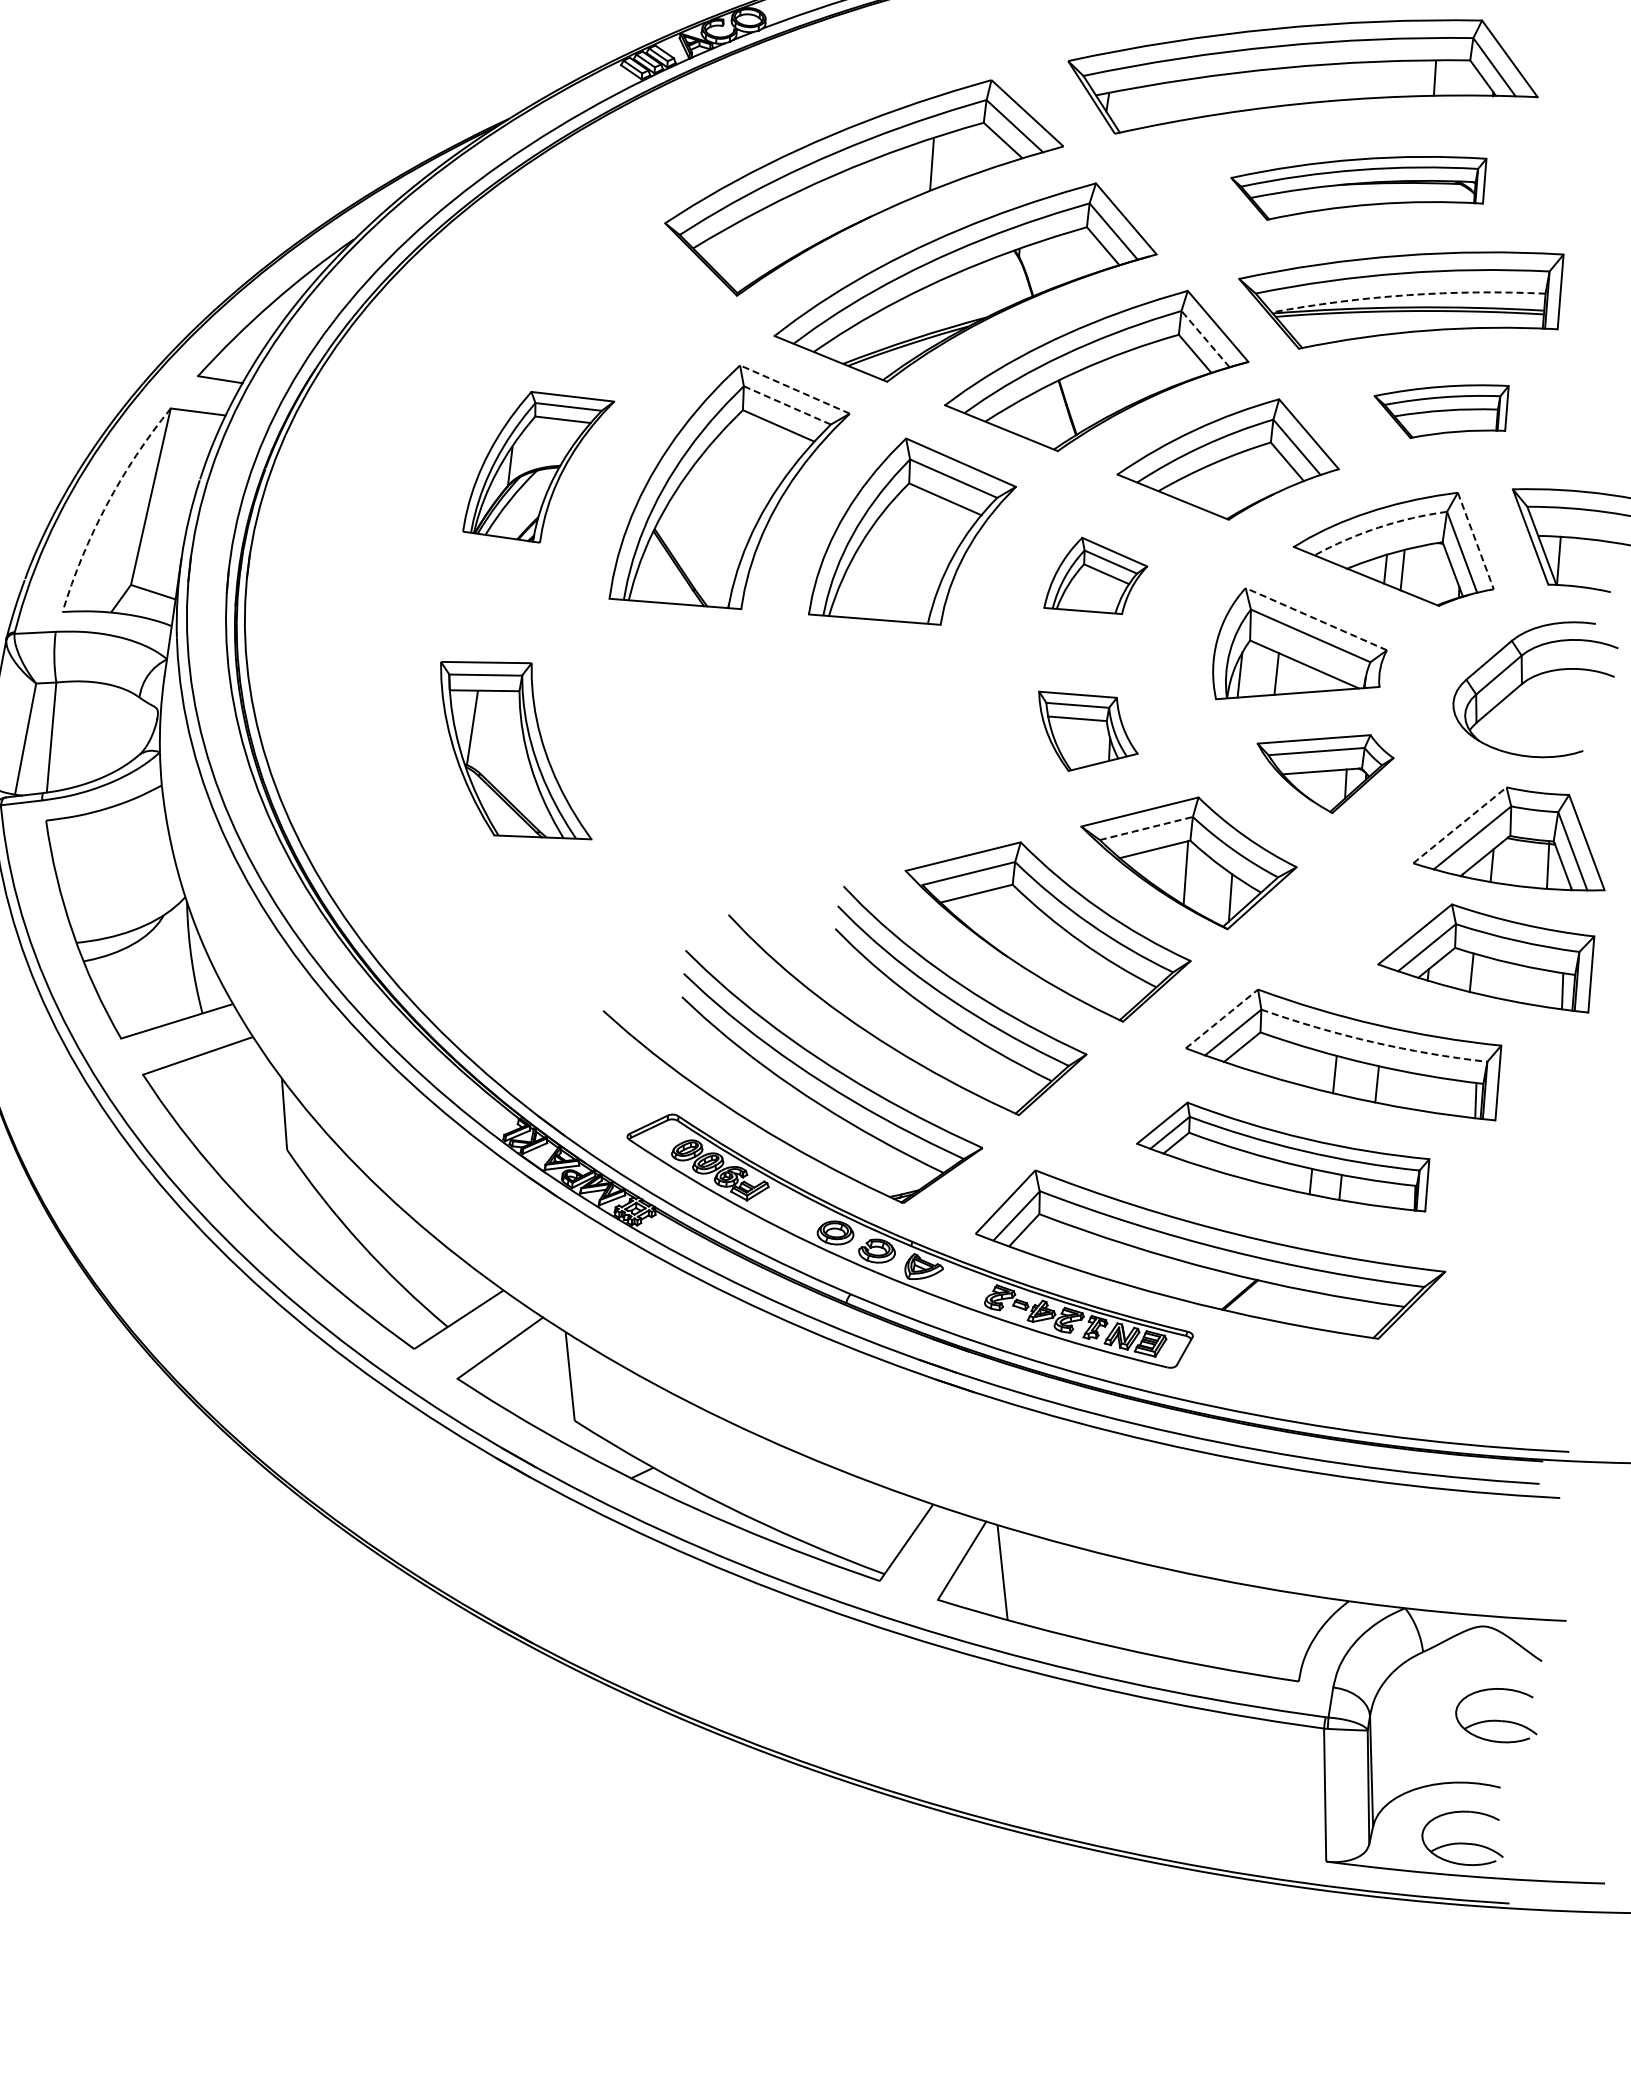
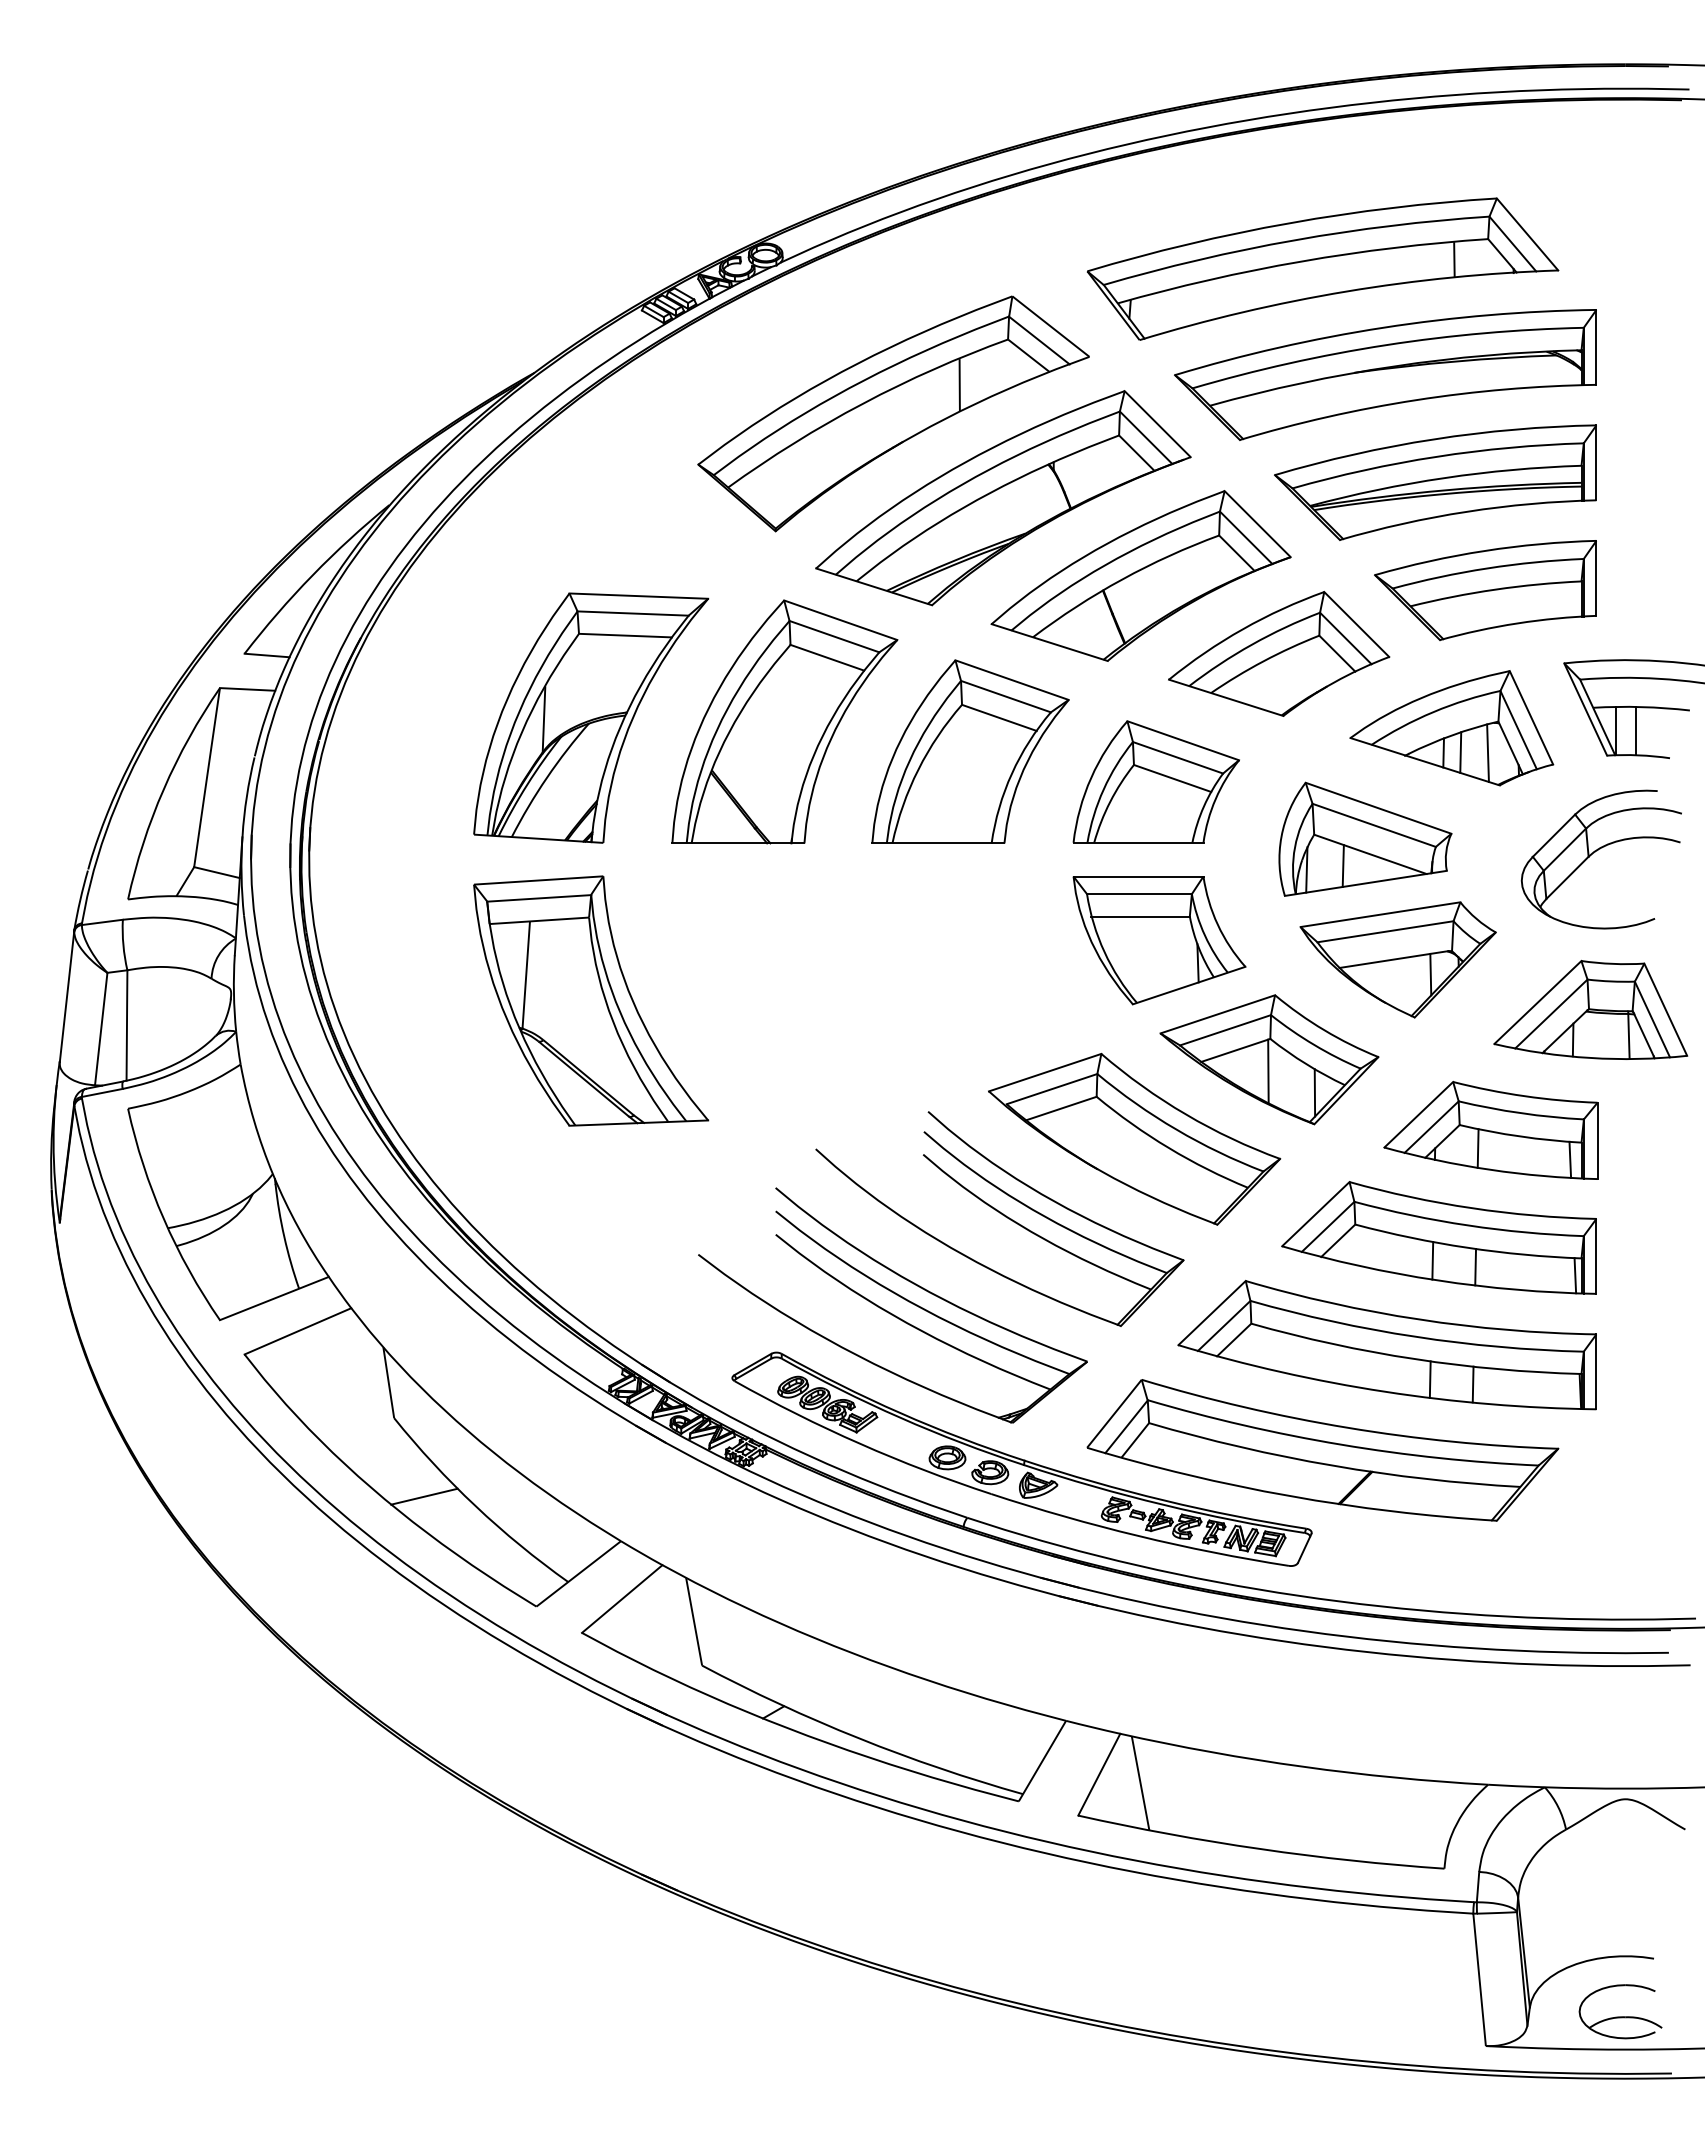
part: (1357, 187) -> (1385, 374), size x1.67
arc: (1407, 295) -> (1444, 478), dashed -> solid
line: (1204, 338) -> (1245, 537), dashed -> solid
line: (794, 389) -> (840, 620), dashed -> solid
line: (787, 405) -> (834, 636), dashed -> solid
part: (1440, 410) -> (1485, 590), size x1.67
part: (538, 466) -> (591, 717), size x1.67
arc: (106, 505) -> (163, 789), dashed -> solid
arc: (1378, 528) -> (1433, 712), dashed -> solid
line: (1475, 540) -> (1531, 717), dashed -> solid
line: (1578, 561) -> (1635, 730), added
line: (1429, 572) -> (1487, 752), added
part: (1096, 575) -> (1155, 781), size x1.67
line: (1316, 619) -> (1378, 808), dashed -> solid
part: (1087, 733) -> (1159, 940), size x1.67
part: (516, 749) -> (591, 1000), size x1.43
part: (1323, 771) -> (1397, 959), size x1.43
line: (1460, 825) -> (1538, 1002), dashed -> solid
line: (1146, 828) -> (1225, 1030), dashed -> solid
part: (1485, 955) -> (1490, 1130), moved
line: (1221, 1019) -> (1315, 1214), dashed -> solid
arc: (1373, 1042) -> (1468, 1225), dashed -> solid
part: (1282, 1155) -> (1386, 1345), size x1.43
line: (311, 1230) -> (424, 1496), added
part: (1496, 1714) -> (1644, 1886), removed

